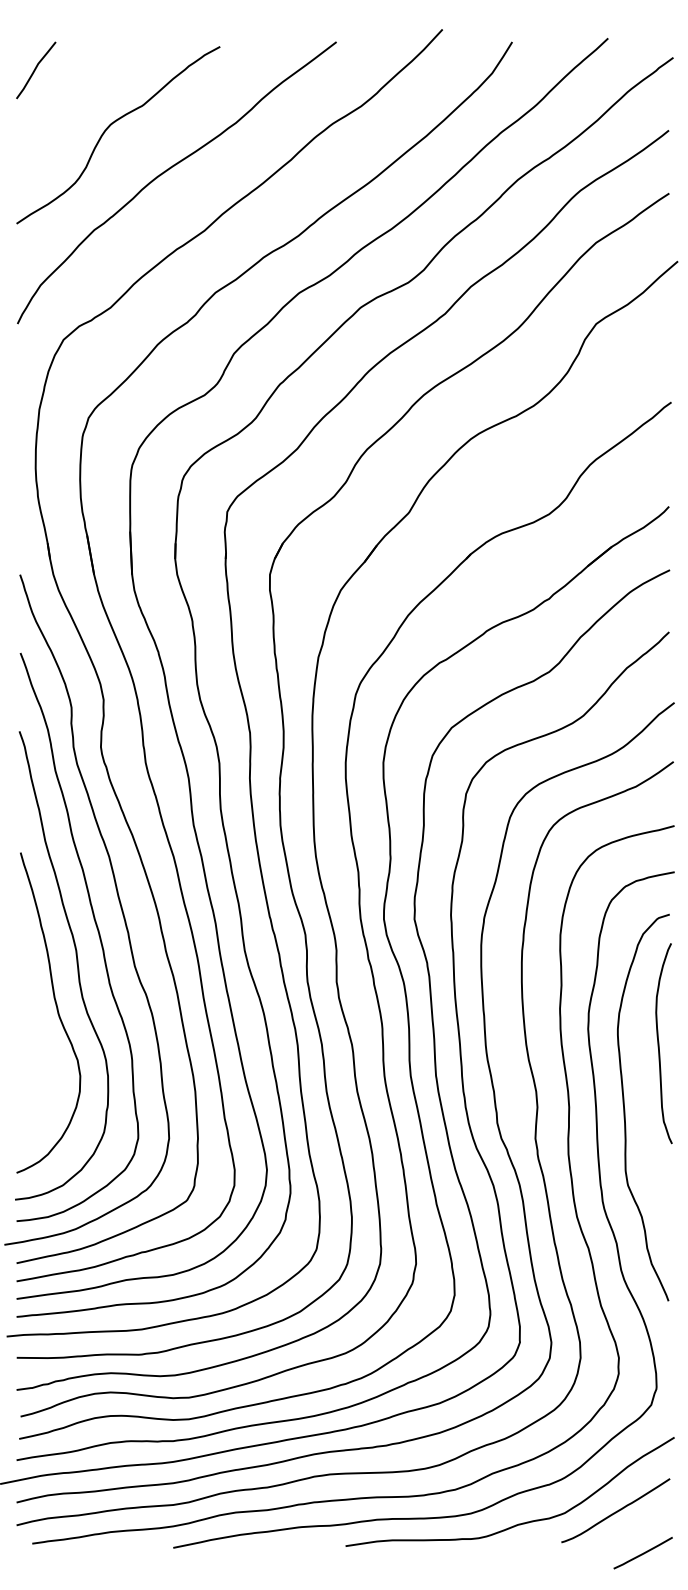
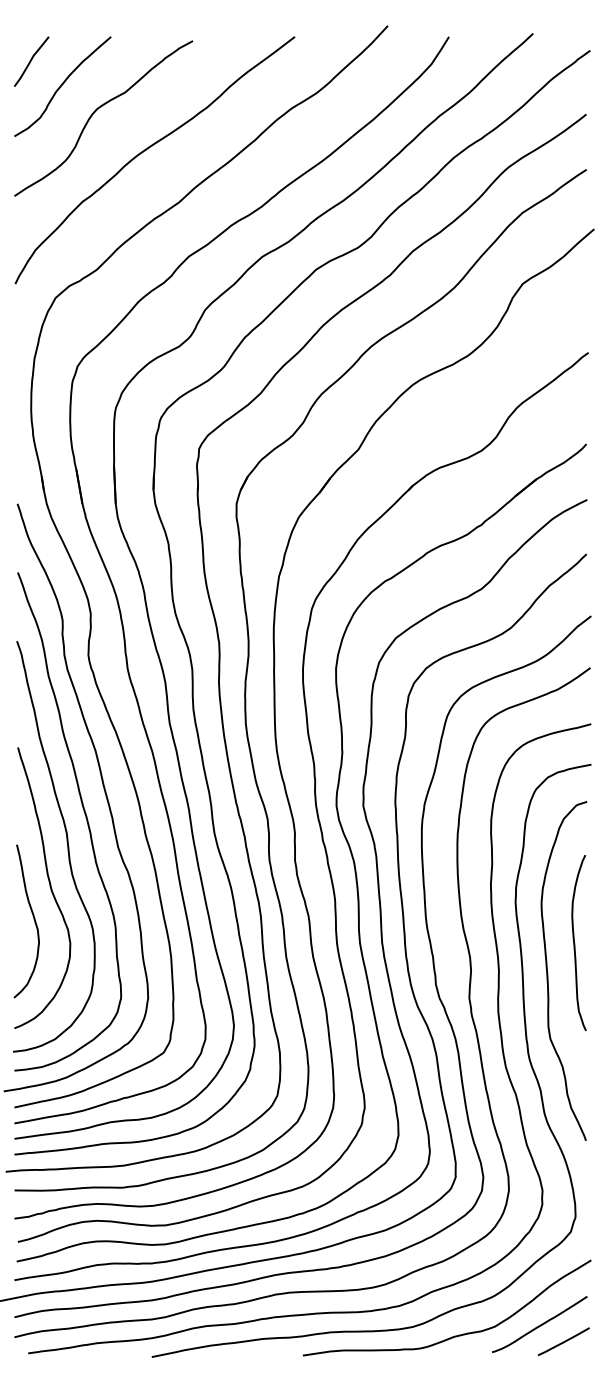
curve: (71, 97) -> (62, 85), added
curve: (659, 1044) -> (575, 943), moved
curve: (38, 1048) -> (33, 919), added
line: (642, 1552) -> (563, 1341), moved

